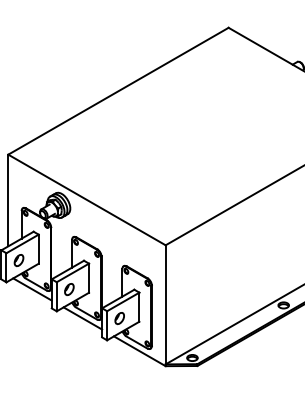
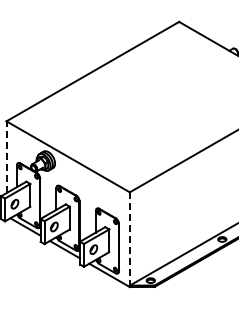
line: (8, 200) -> (6, 157), solid -> dashed
line: (165, 304) -> (129, 238), solid -> dashed

